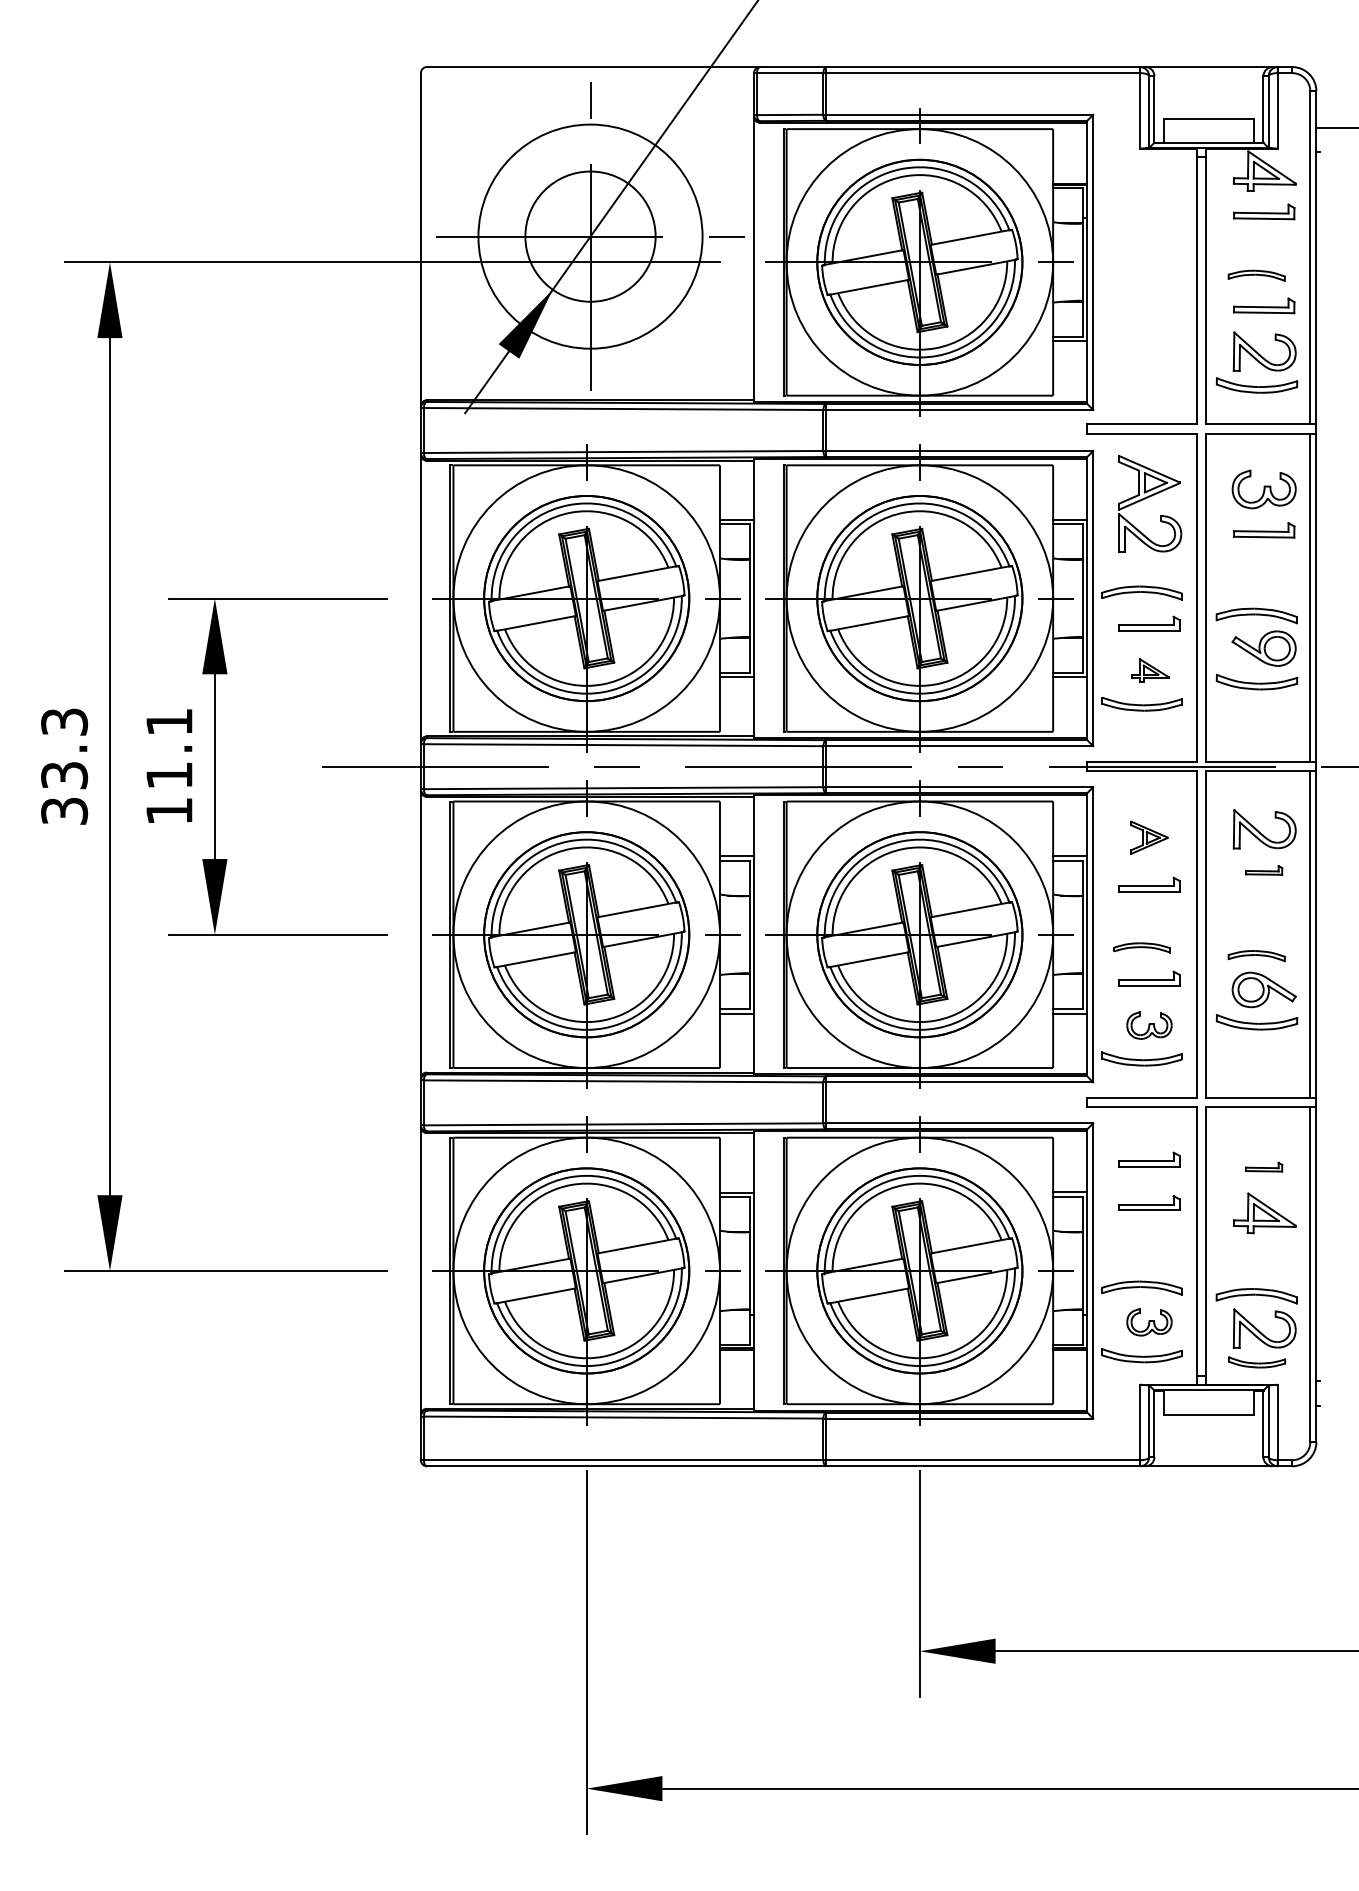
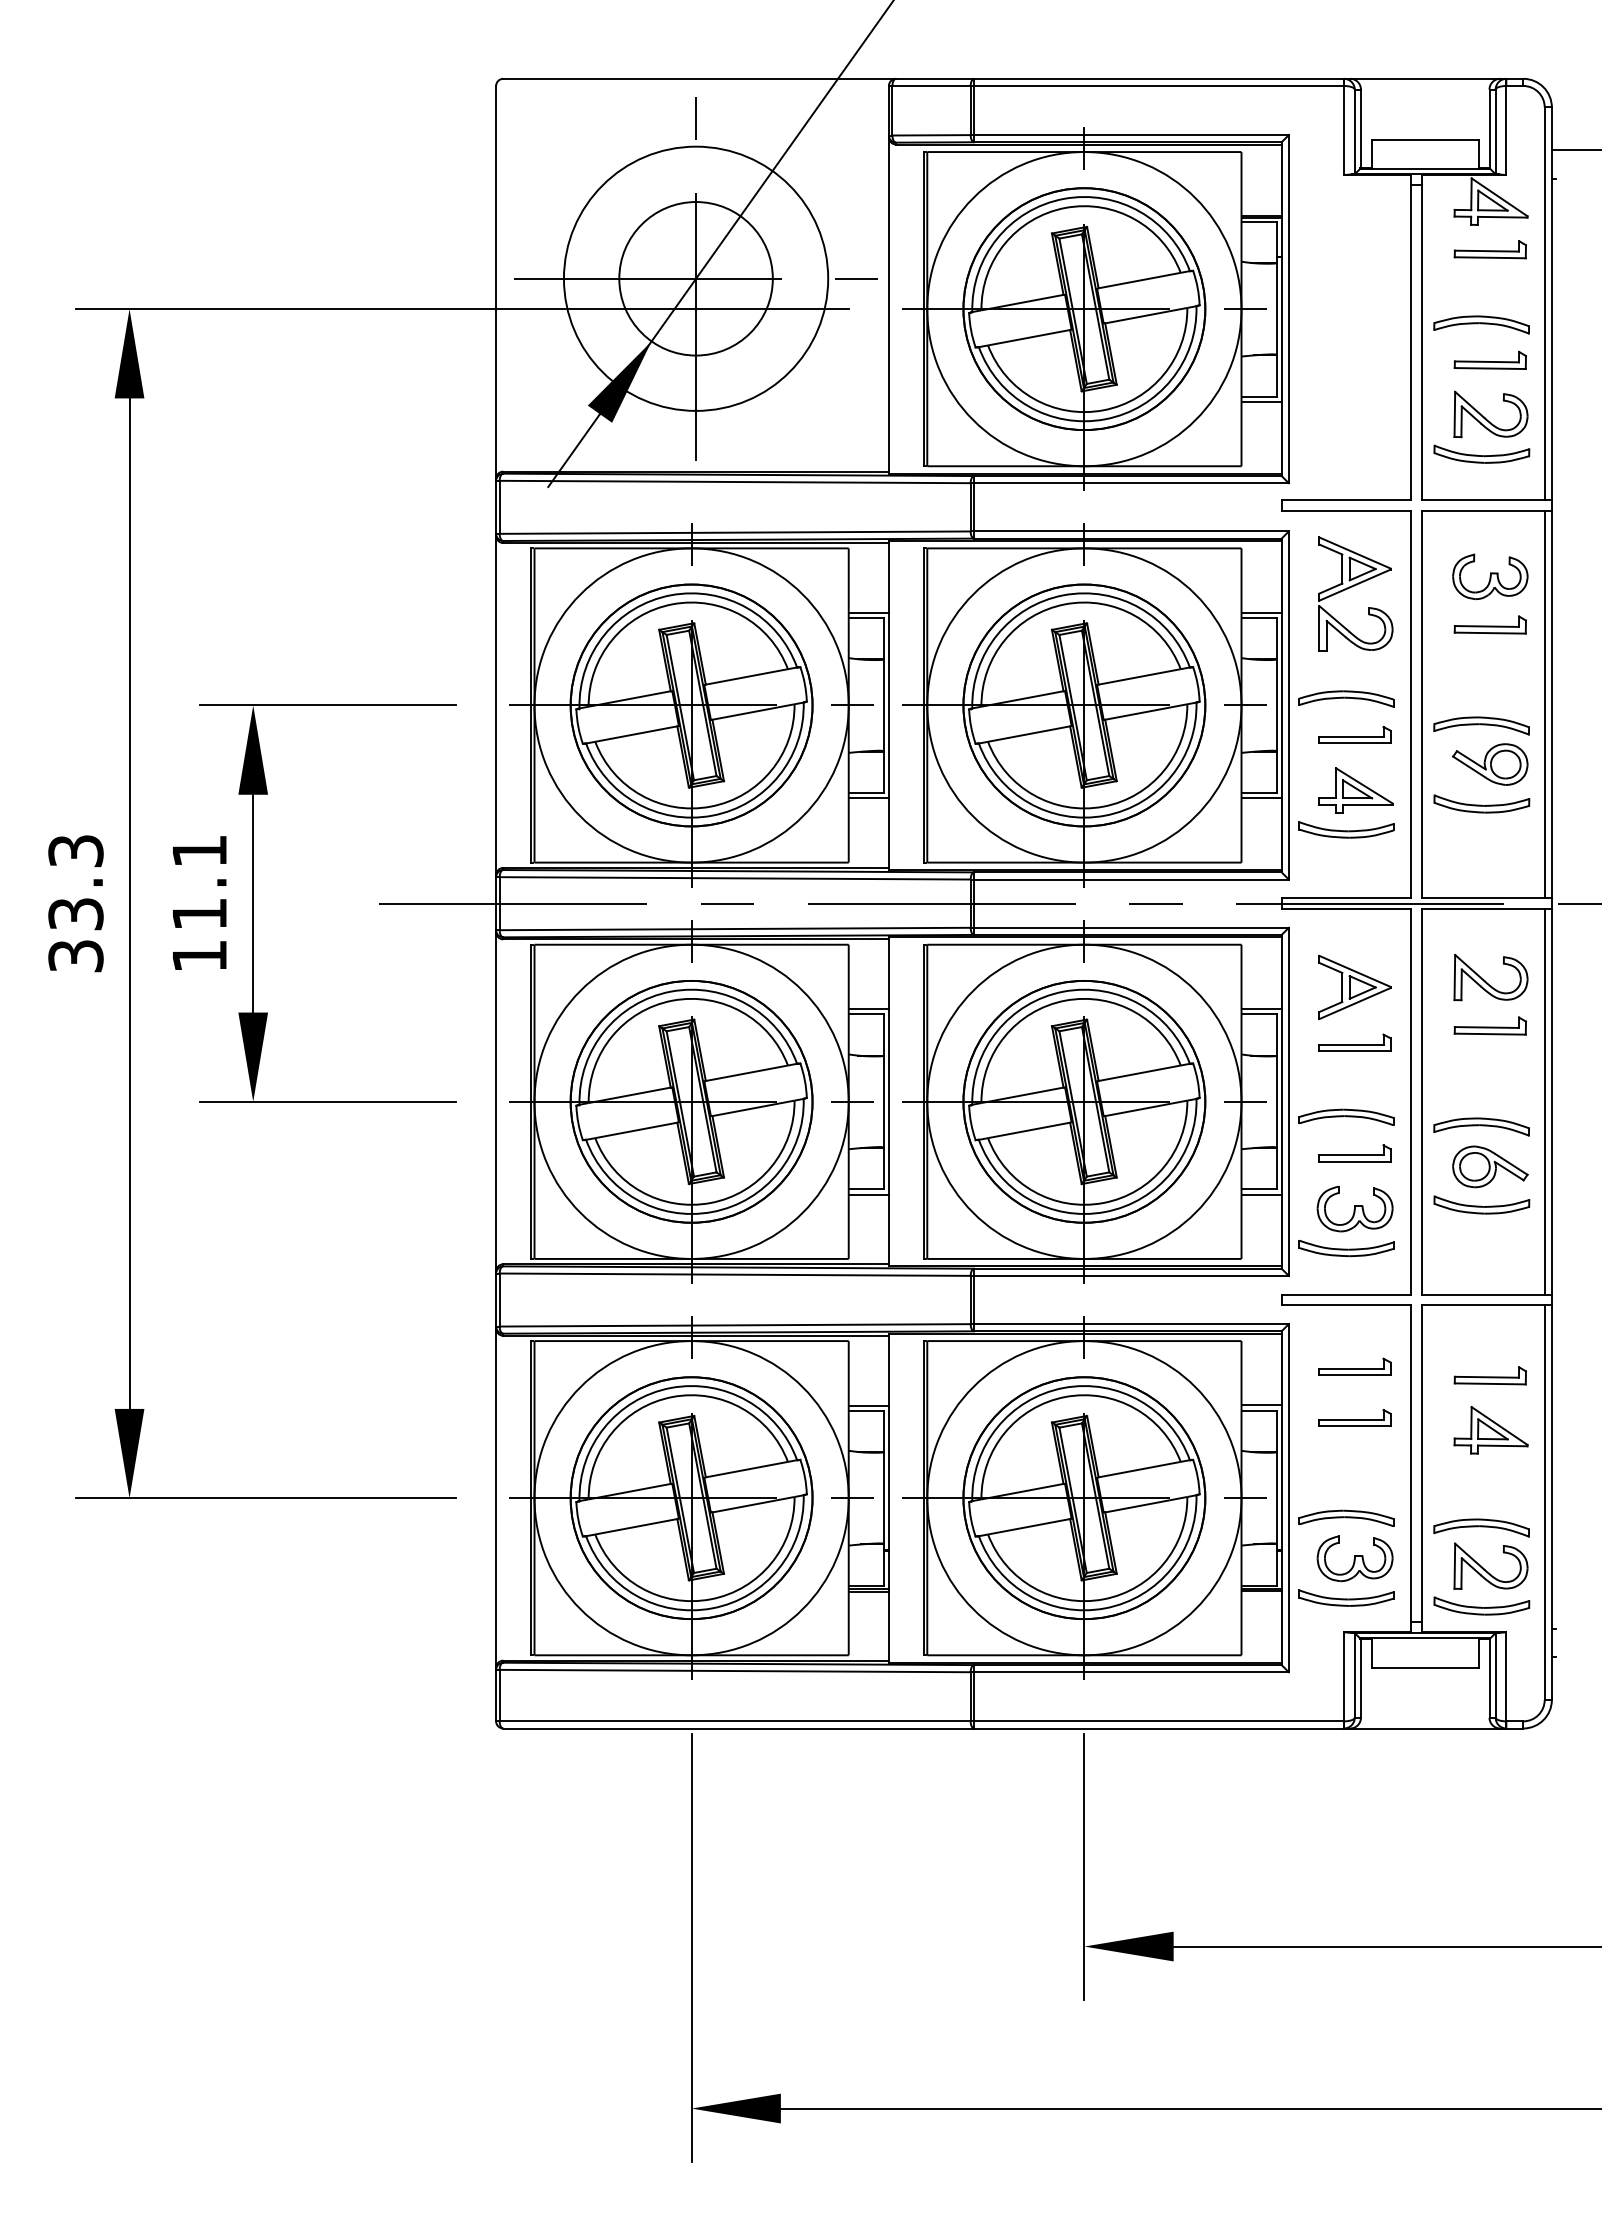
part: (1256, 275) -> (1481, 324), size x1.43
part: (1149, 670) -> (1355, 790), size x1.67
part: (1148, 837) -> (1354, 987), size x1.67
part: (1263, 870) -> (1489, 1025), size x1.67
part: (1142, 947) -> (1346, 1116), size x1.43
part: (1256, 955) -> (1481, 1126), size x1.43
part: (1148, 1025) -> (1354, 1208), size x1.43
part: (1263, 1166) -> (1489, 1375), size x1.67
part: (1148, 1322) -> (1354, 1558), size x1.43
part: (1256, 1361) -> (1481, 1605), size x1.43

